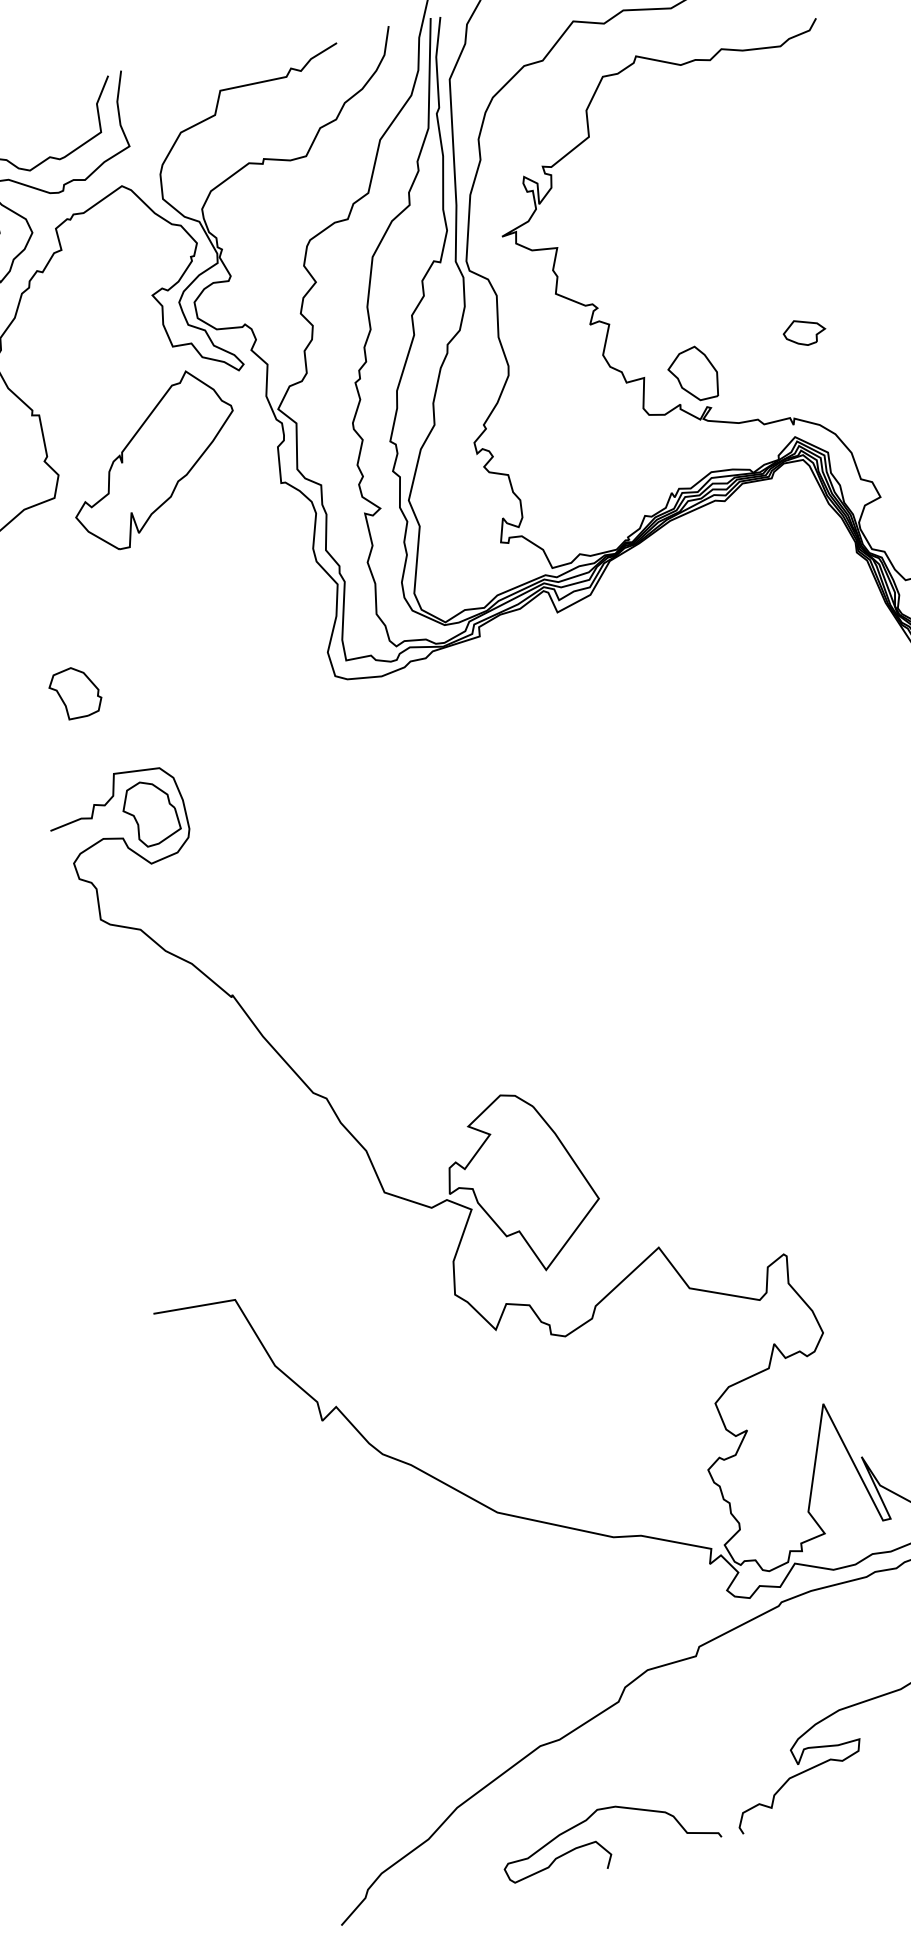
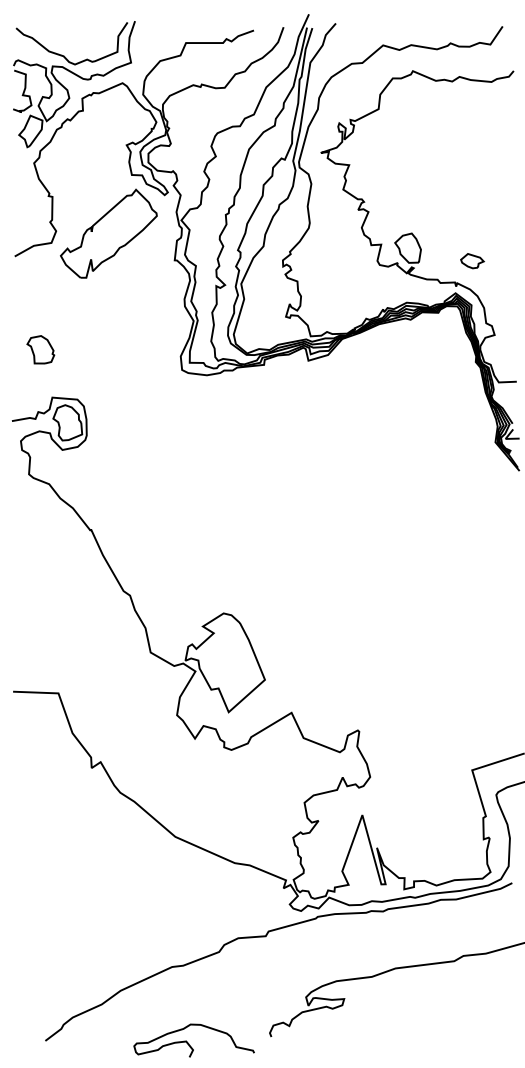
part: (804, 332) -> (472, 261), moved
curve: (602, 1844) -> (189, 1043), moved

